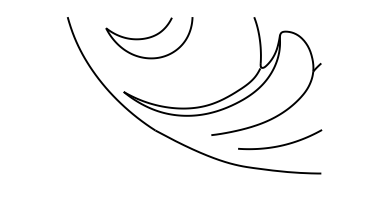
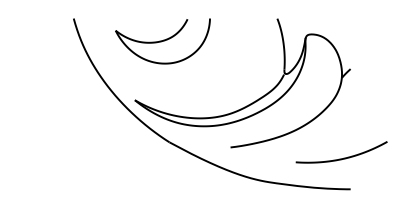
curve: (281, 144) -> (343, 157), moved

